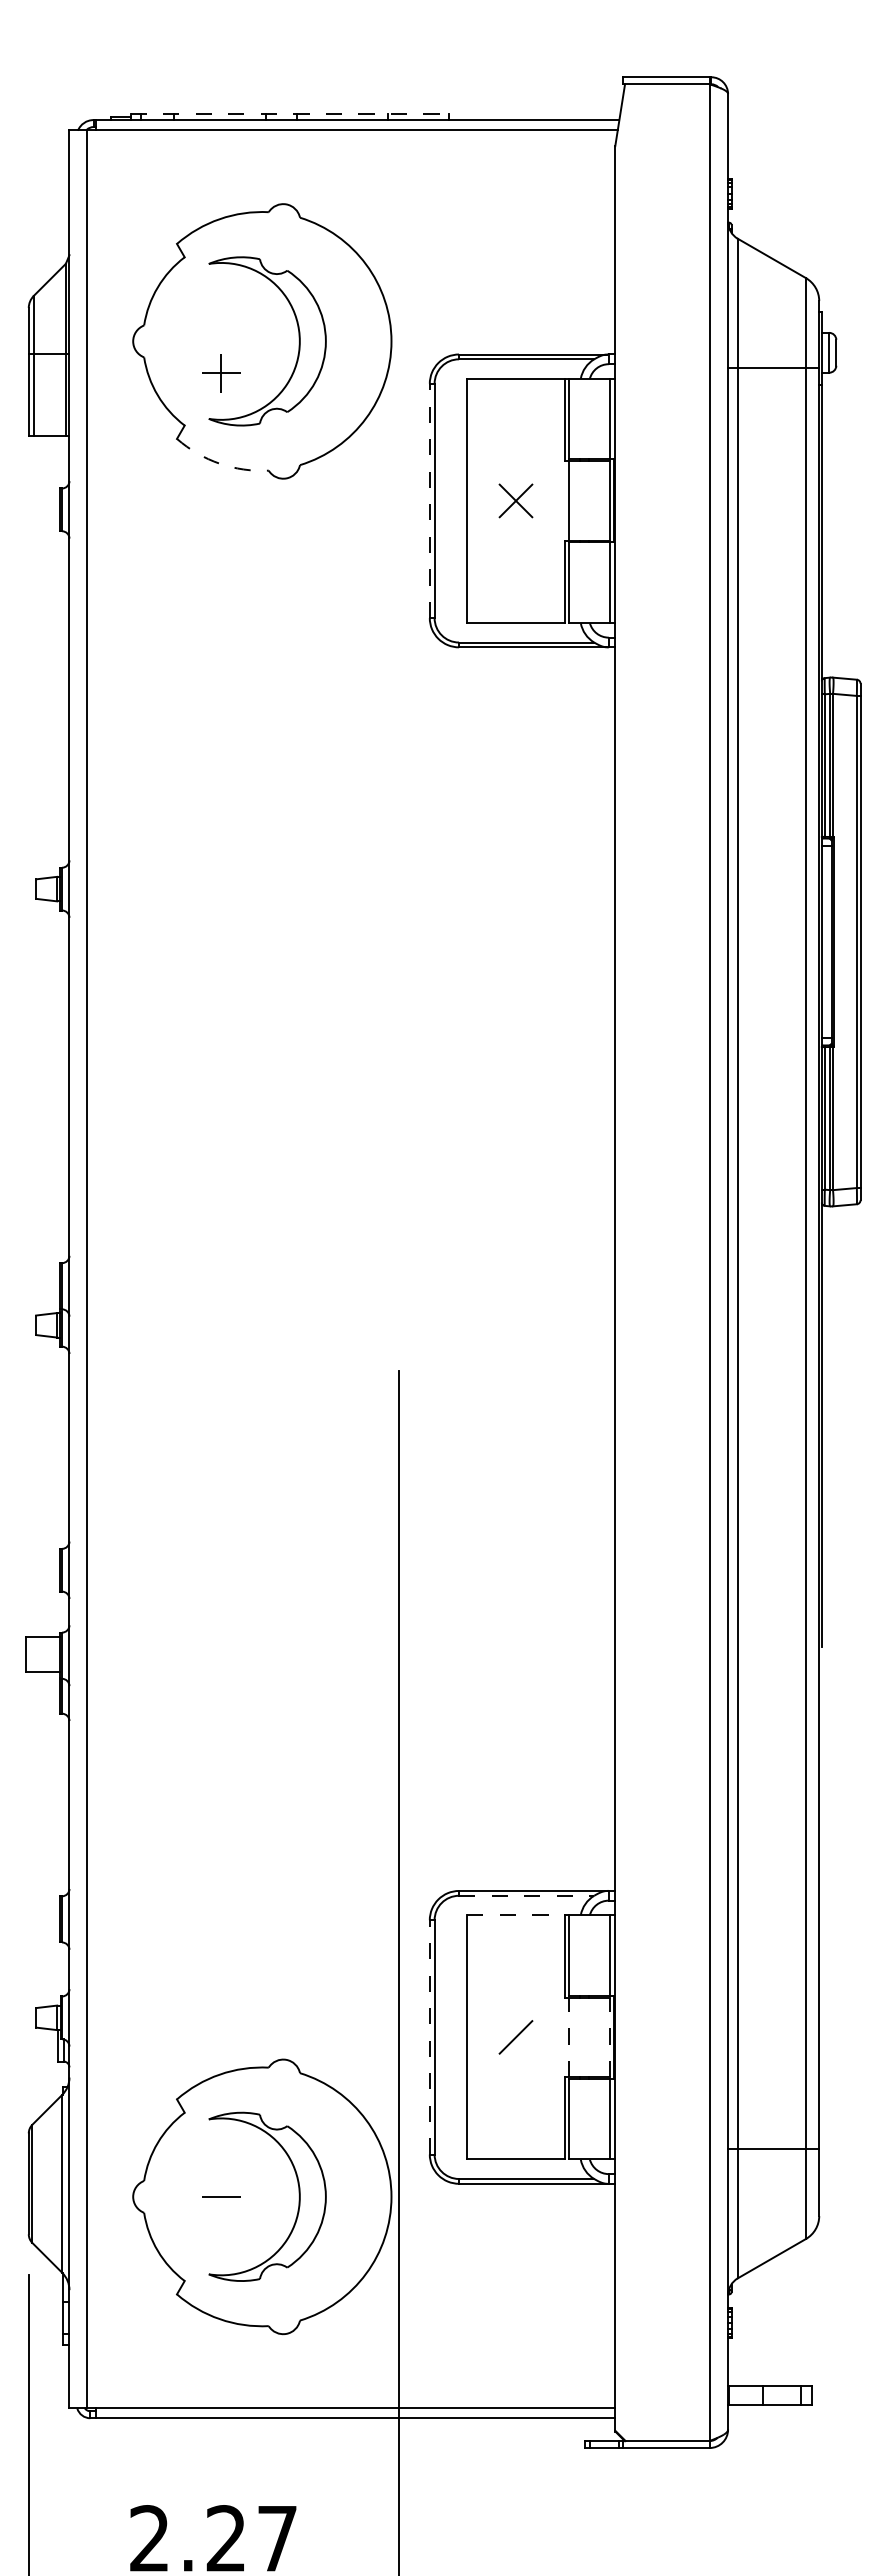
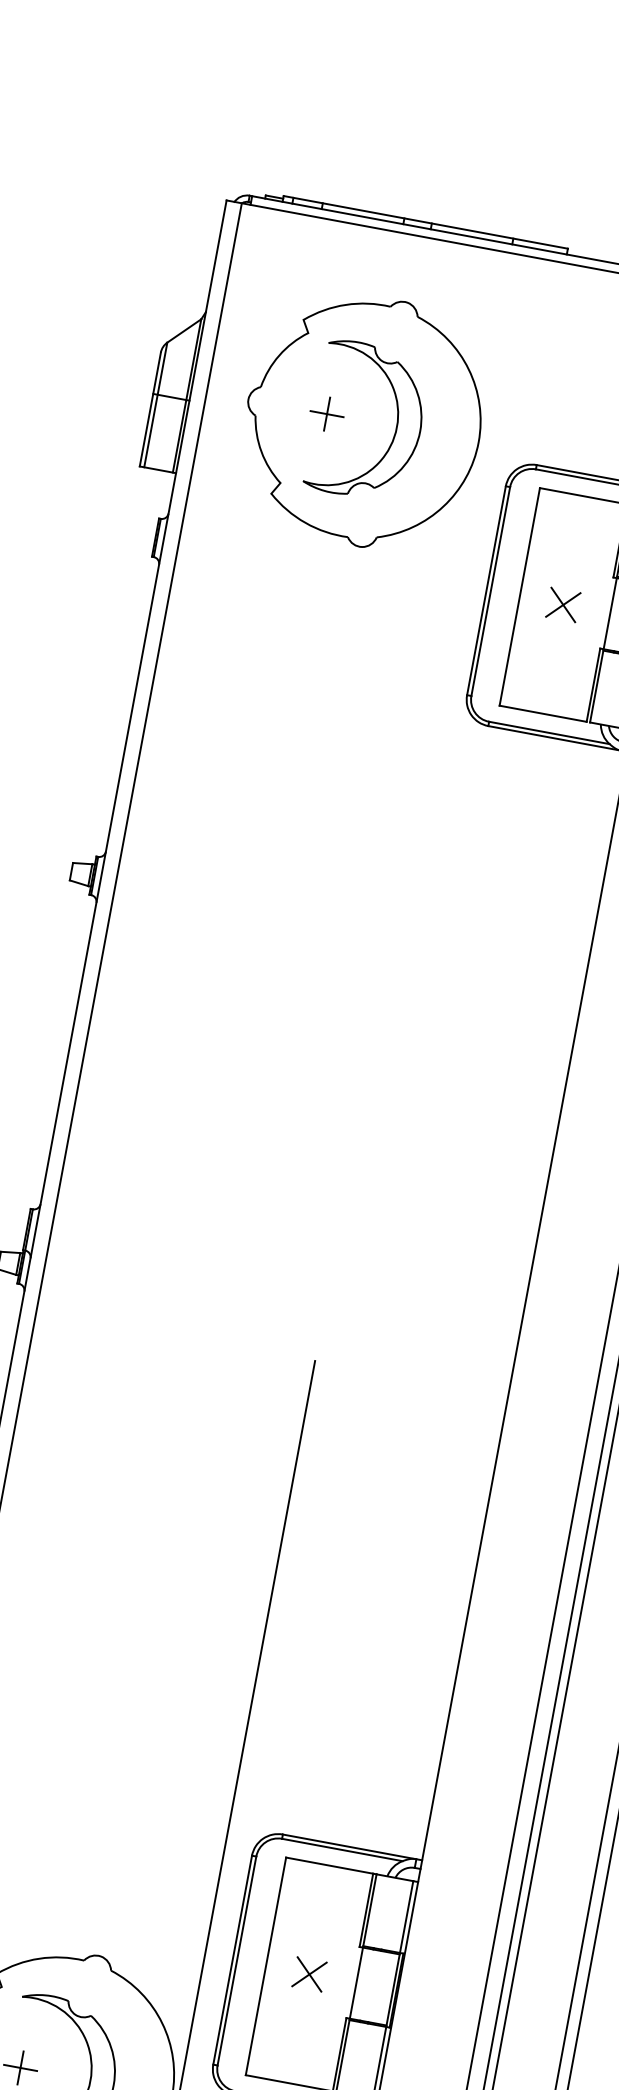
line: (290, 113) -> (426, 222), dashed -> solid
part: (221, 373) -> (327, 414), moved
arc: (219, 463) -> (305, 522), dashed -> solid
line: (429, 500) -> (486, 590), dashed -> solid
line: (526, 1895) -> (342, 1849), dashed -> solid
line: (516, 1915) -> (330, 1865), dashed -> solid
line: (429, 2036) -> (232, 1959), dashed -> solid
line: (515, 2037) -> (309, 1974), added
line: (568, 2037) -> (356, 1983), dashed -> solid
line: (609, 2037) -> (392, 1990), dashed -> solid
line: (221, 2196) -> (20, 2067), added

